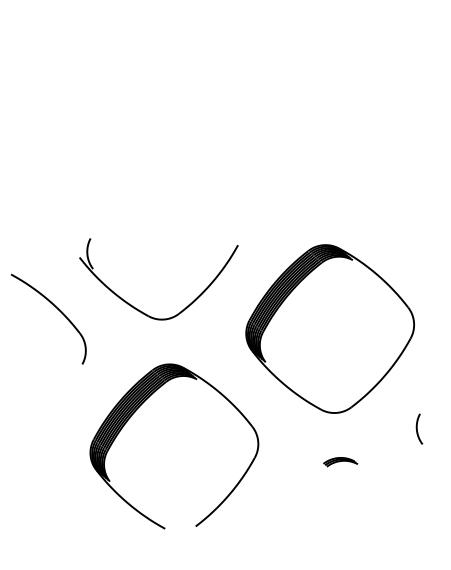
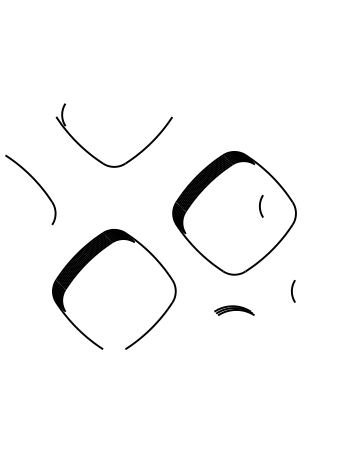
part: (138, 308) -> (96, 157), moved
curve: (364, 316) -> (260, 206), added
part: (340, 460) -> (234, 309), size x1.6

